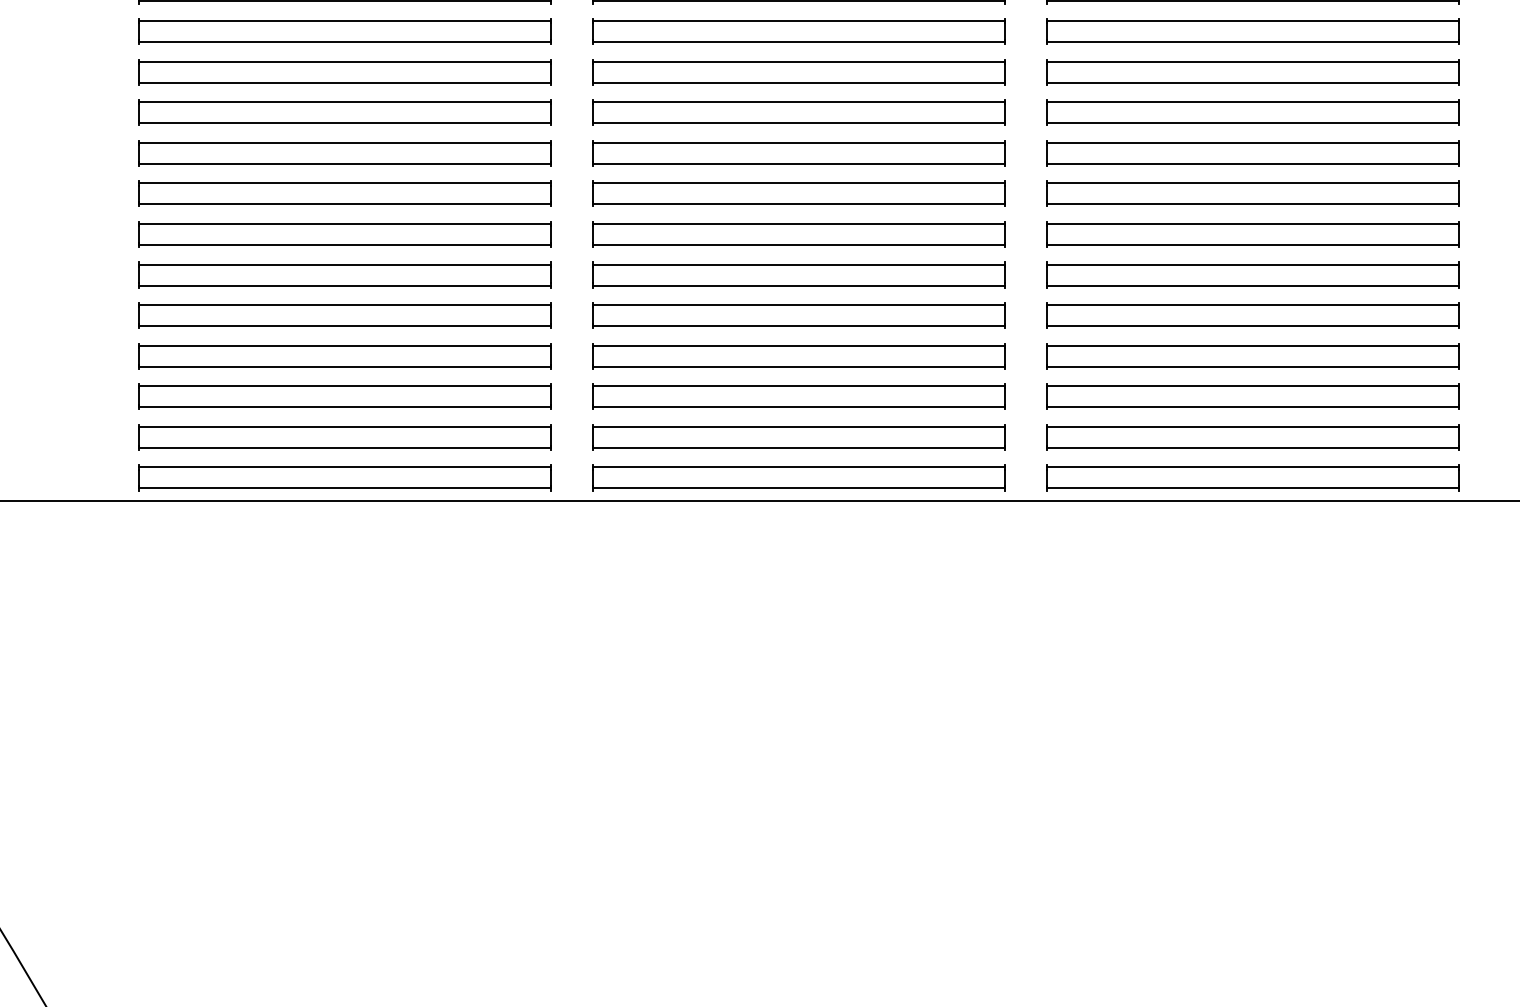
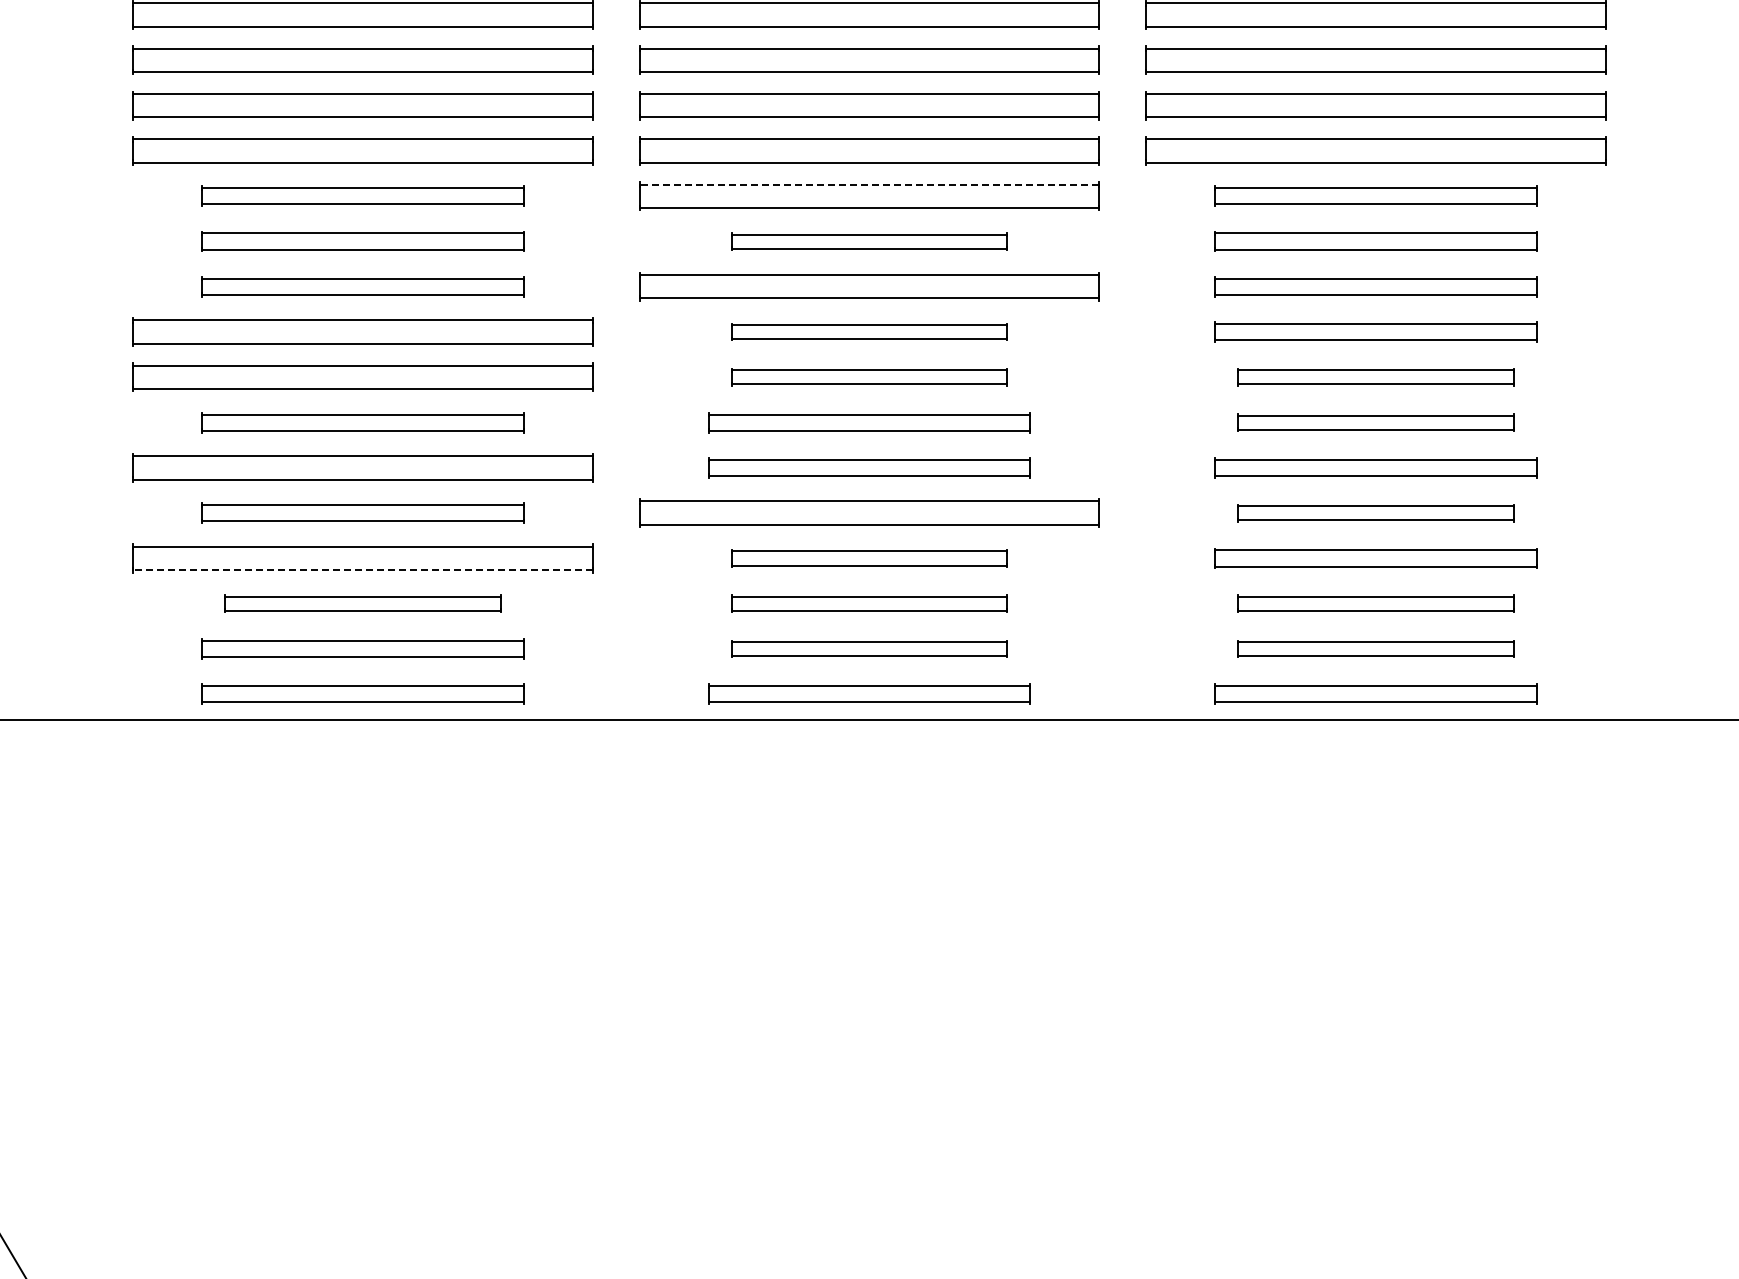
line: (799, 21) -> (869, 184), solid -> dashed
part: (344, 30) -> (362, 195), size x0.7
part: (1252, 30) -> (1375, 195), size x0.7
part: (344, 72) -> (362, 241), size x0.7
part: (799, 72) -> (869, 241), size x0.6
part: (1252, 72) -> (1375, 241), size x0.7
part: (344, 112) -> (362, 286), size x0.7
part: (1252, 112) -> (1375, 286), size x0.7
part: (799, 152) -> (869, 331), size x0.6
part: (1252, 152) -> (1375, 331), size x0.7
part: (799, 193) -> (869, 376), size x0.6
part: (1252, 193) -> (1375, 376), size x0.6
part: (344, 234) -> (362, 422), size x0.7
part: (799, 234) -> (869, 422), size x0.7
part: (1252, 234) -> (1375, 422), size x0.6
part: (799, 274) -> (869, 467), size x0.7
part: (1252, 274) -> (1375, 467), size x0.7
part: (344, 315) -> (362, 512), size x0.7
part: (1252, 315) -> (1375, 512), size x0.6
part: (799, 356) -> (869, 558), size x0.6
part: (1252, 356) -> (1375, 558), size x0.7
line: (345, 367) -> (363, 570), solid -> dashed
part: (344, 396) -> (362, 603), size x0.6
part: (799, 396) -> (869, 603), size x0.6
part: (1252, 396) -> (1375, 603), size x0.6
part: (344, 436) -> (362, 648), size x0.7
part: (799, 436) -> (869, 648), size x0.6
part: (1252, 436) -> (1375, 648), size x0.6
part: (344, 477) -> (362, 693), size x0.7
part: (799, 477) -> (869, 693), size x0.7
part: (1252, 477) -> (1375, 693), size x0.7

